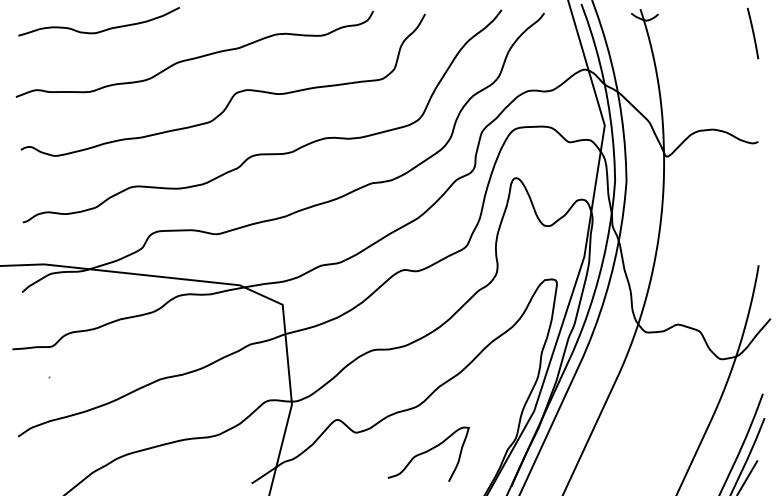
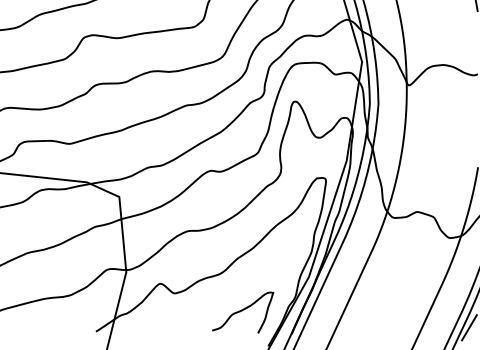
curve: (427, 452) -> (242, 311), moved

